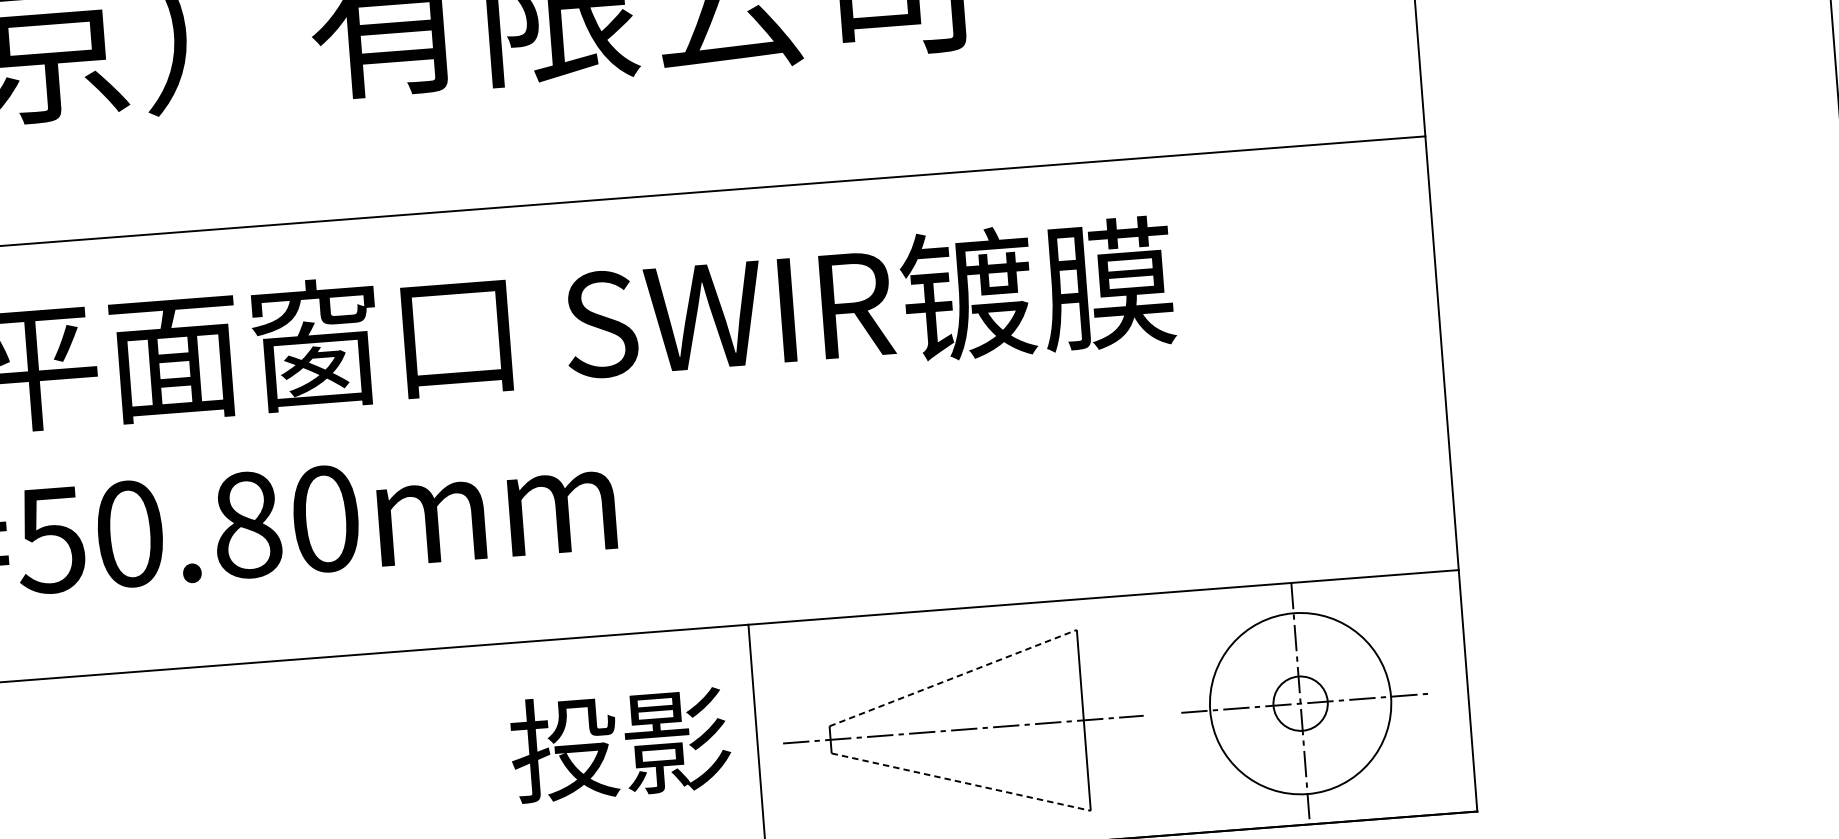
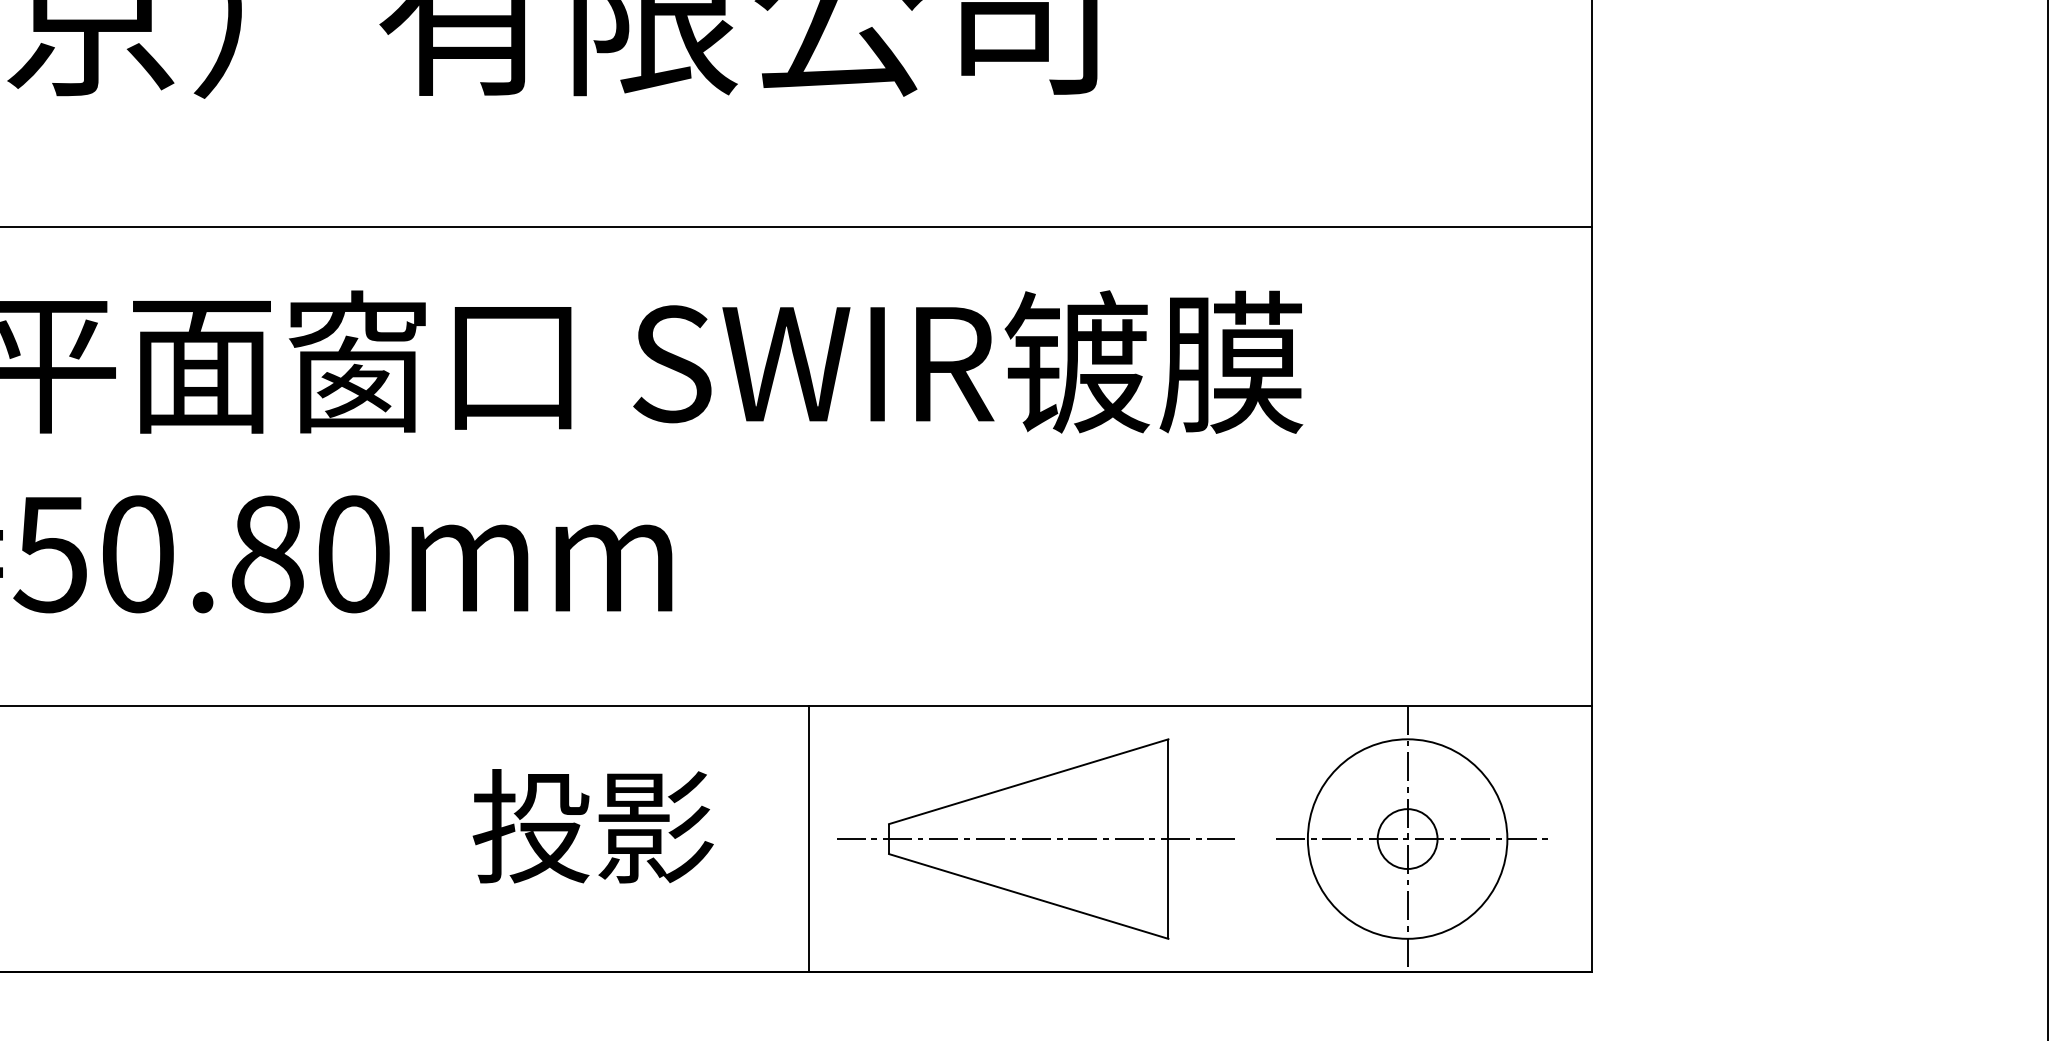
line: (952, 677) -> (1028, 781), dashed -> solid
text: (619, 744) -> (592, 826), moved
line: (961, 782) -> (1028, 896), dashed -> solid

